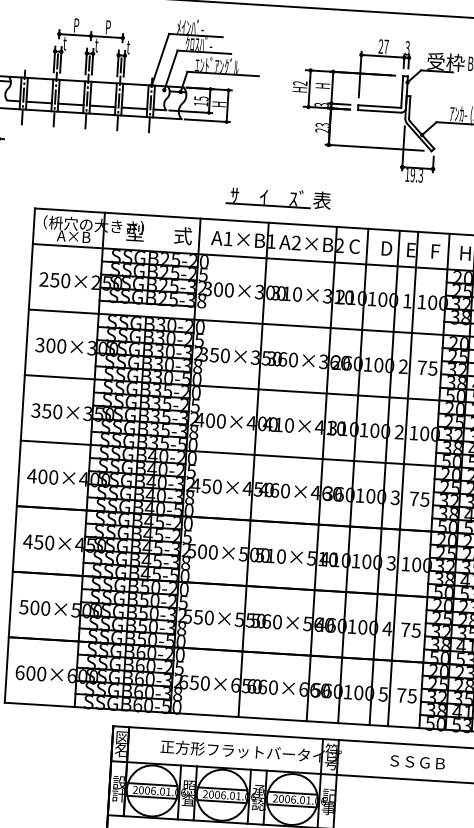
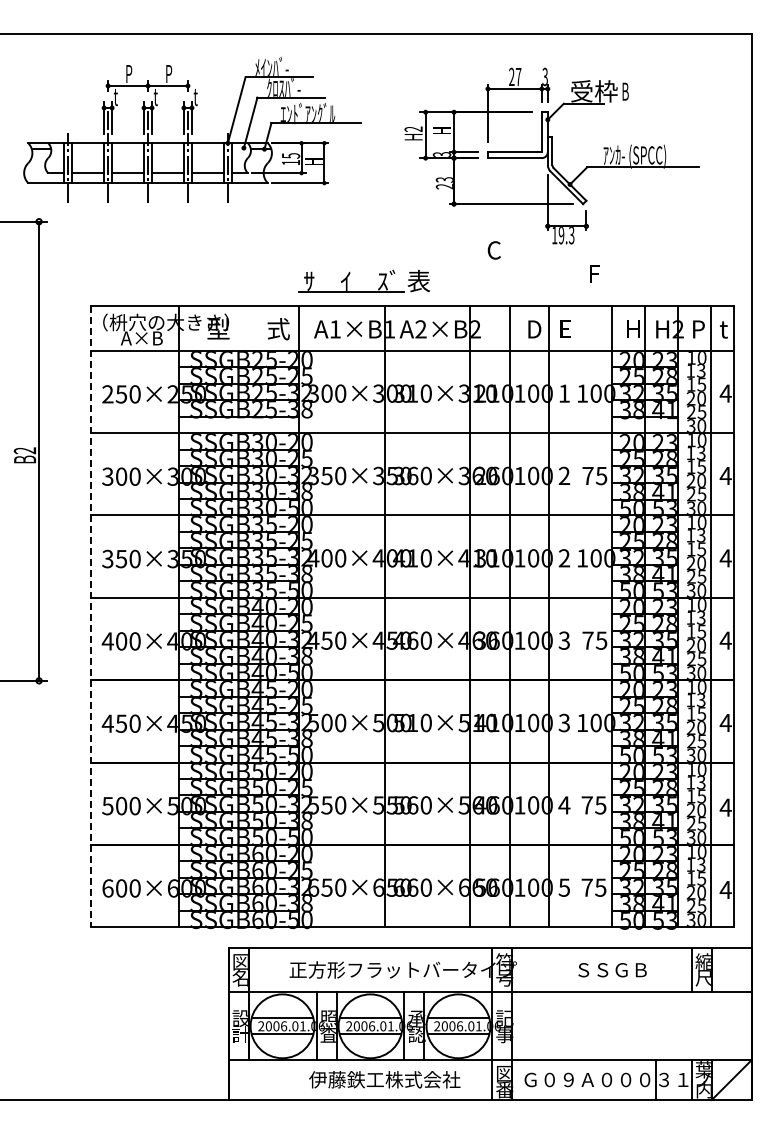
part: (278, 206) -> (364, 291), moved
text: (354, 246) -> (493, 250), moved
text: (435, 250) -> (594, 273), moved
line: (20, 455) -> (91, 616), solid -> dashed
line: (403, 478) -> (572, 616), removed

